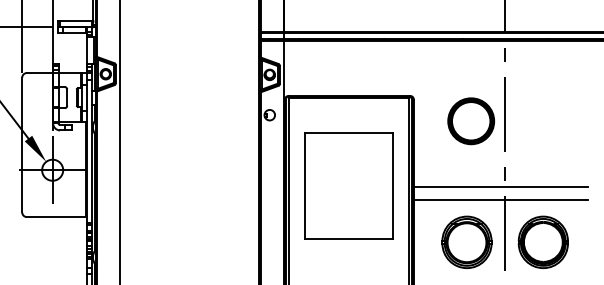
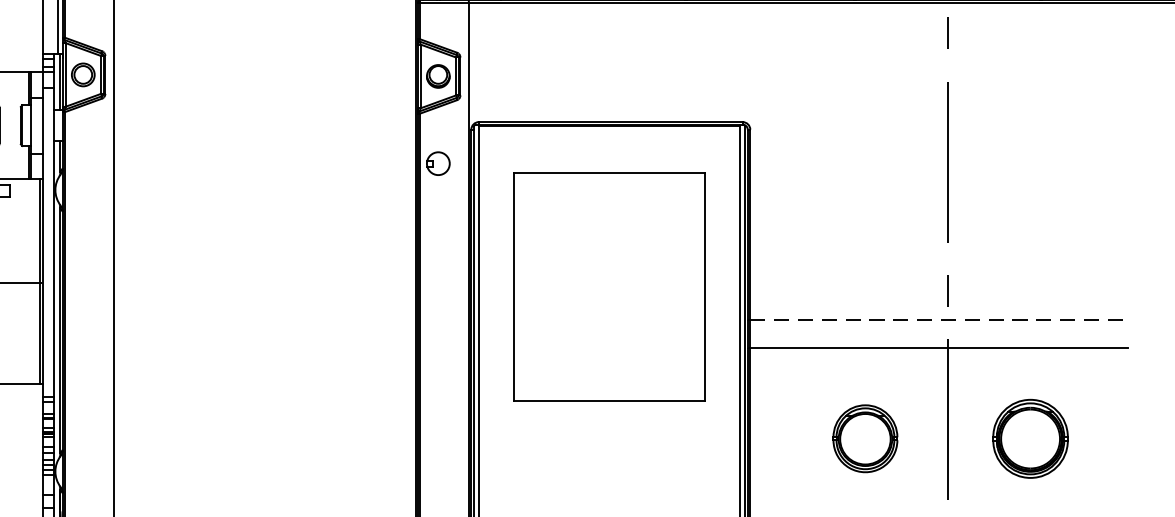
part: (471, 121) -> (875, 177), removed
part: (348, 185) -> (608, 285), moved
line: (501, 187) -> (940, 320), solid -> dashed
part: (466, 241) -> (864, 437), size x0.6
part: (542, 241) -> (1028, 437), size x0.7

